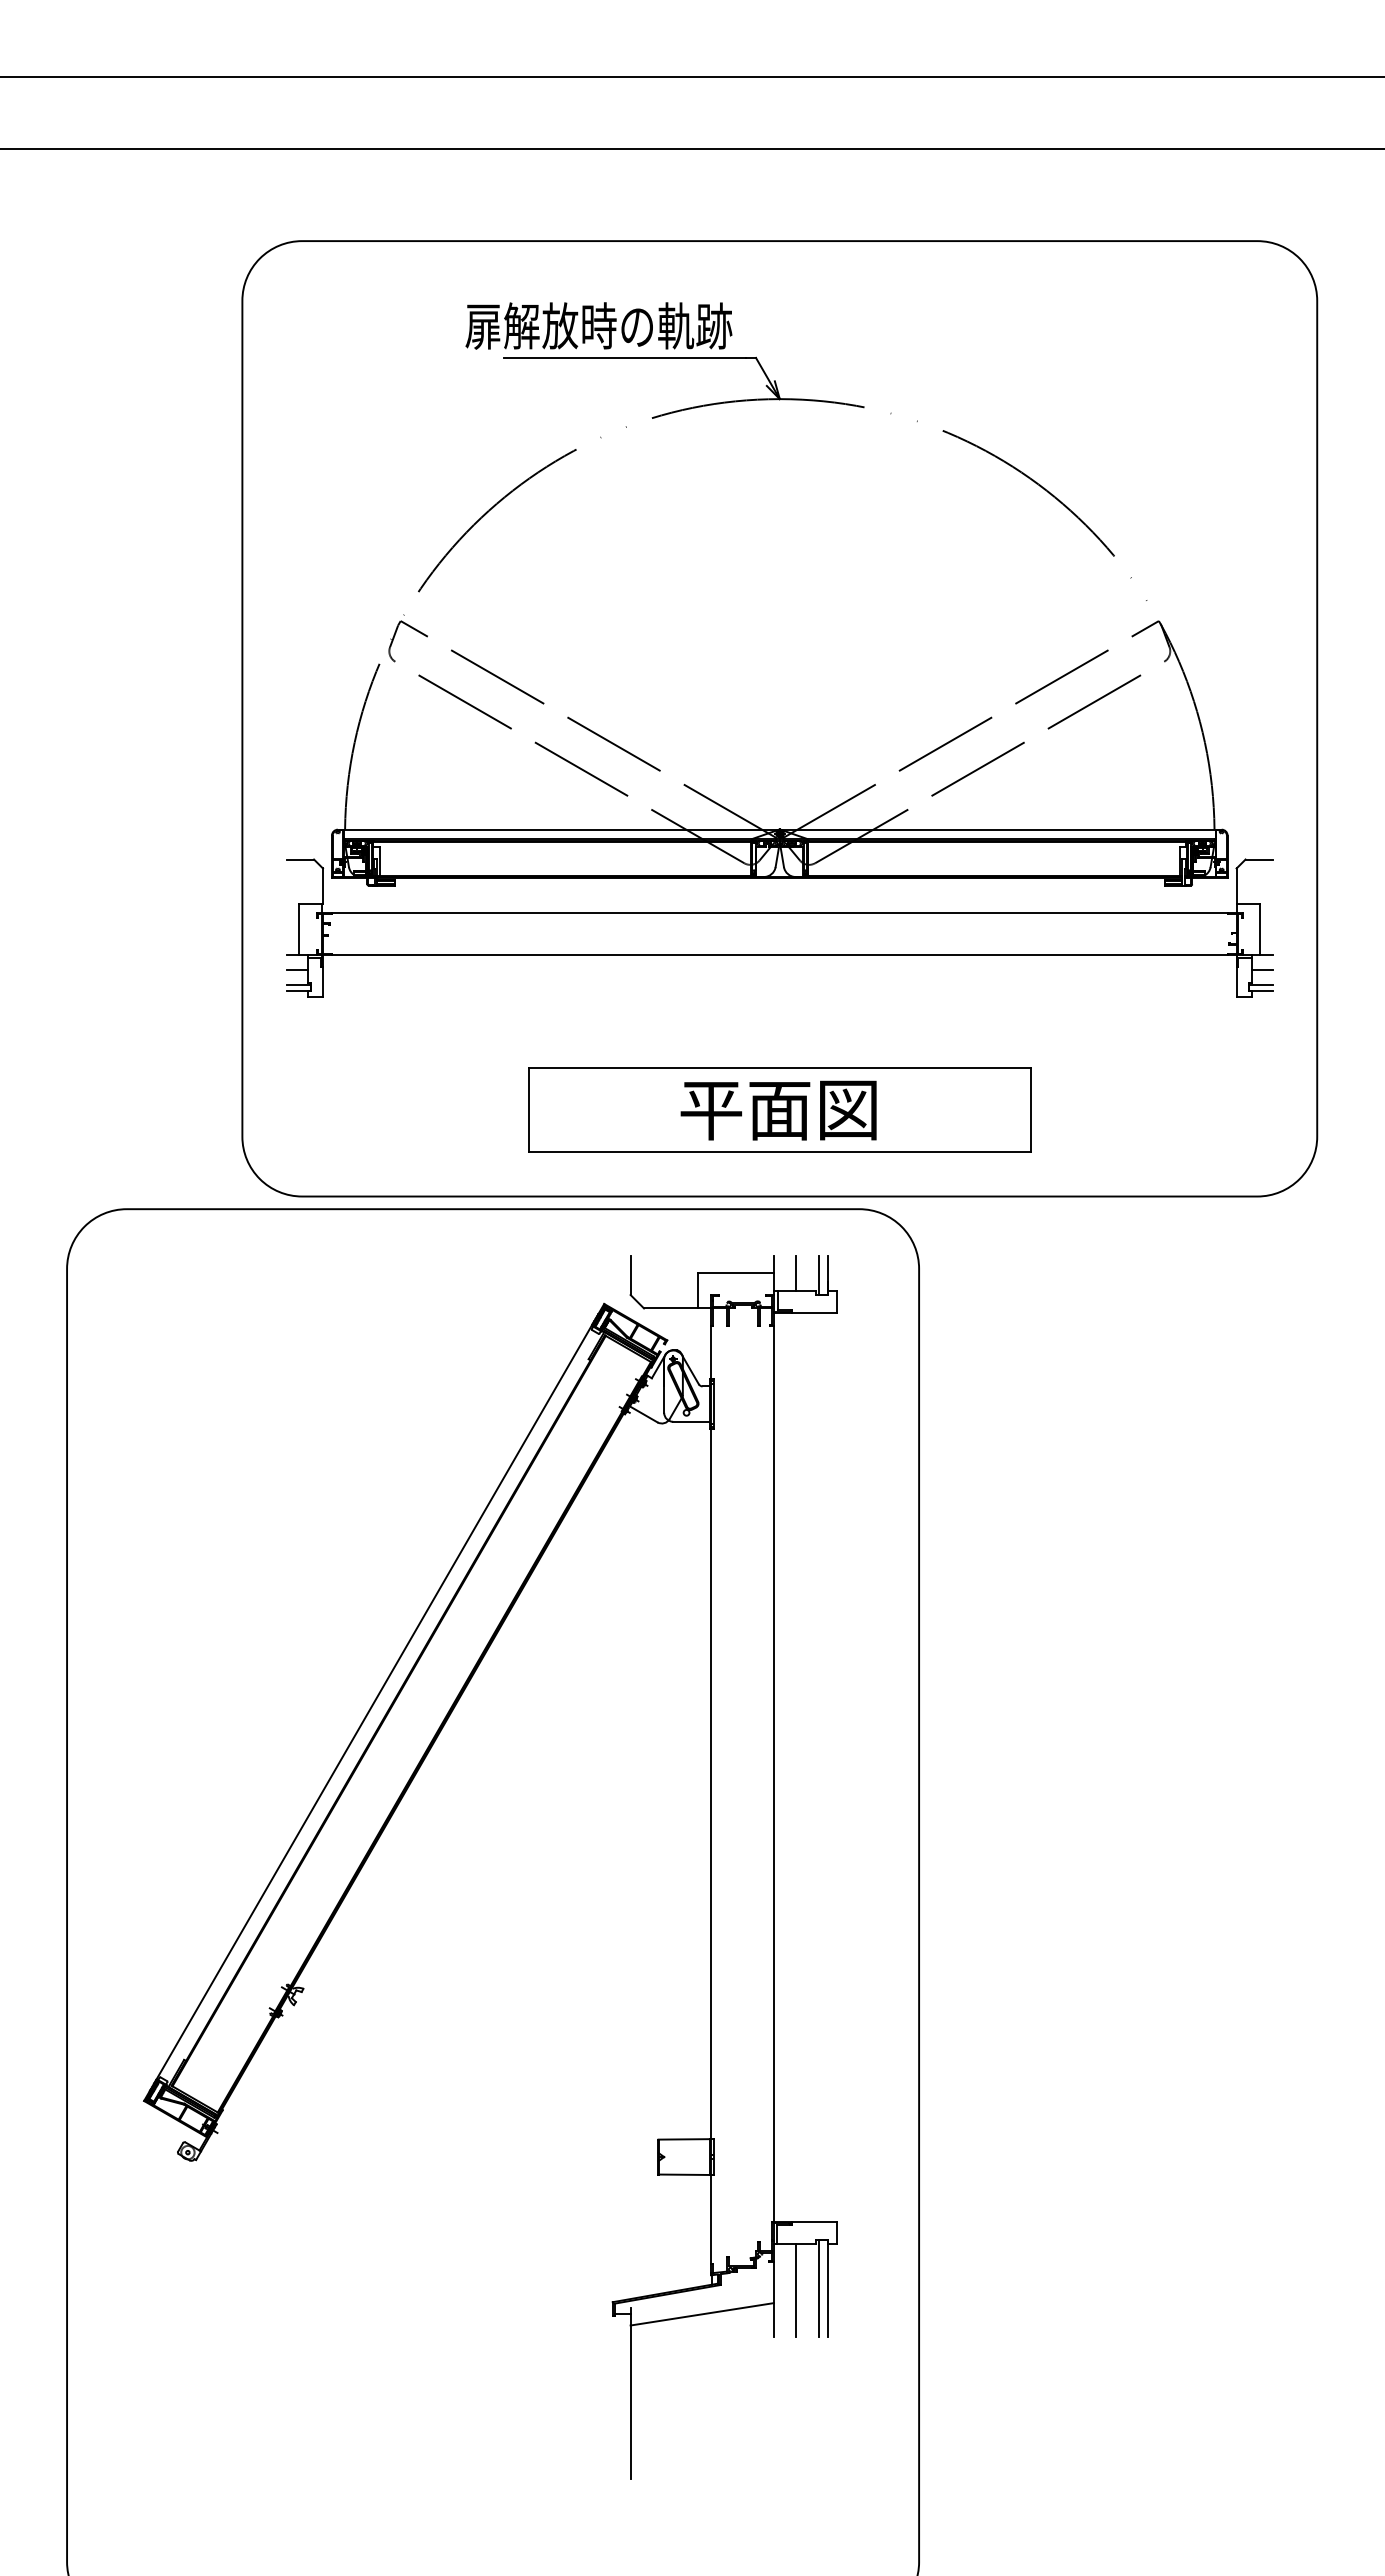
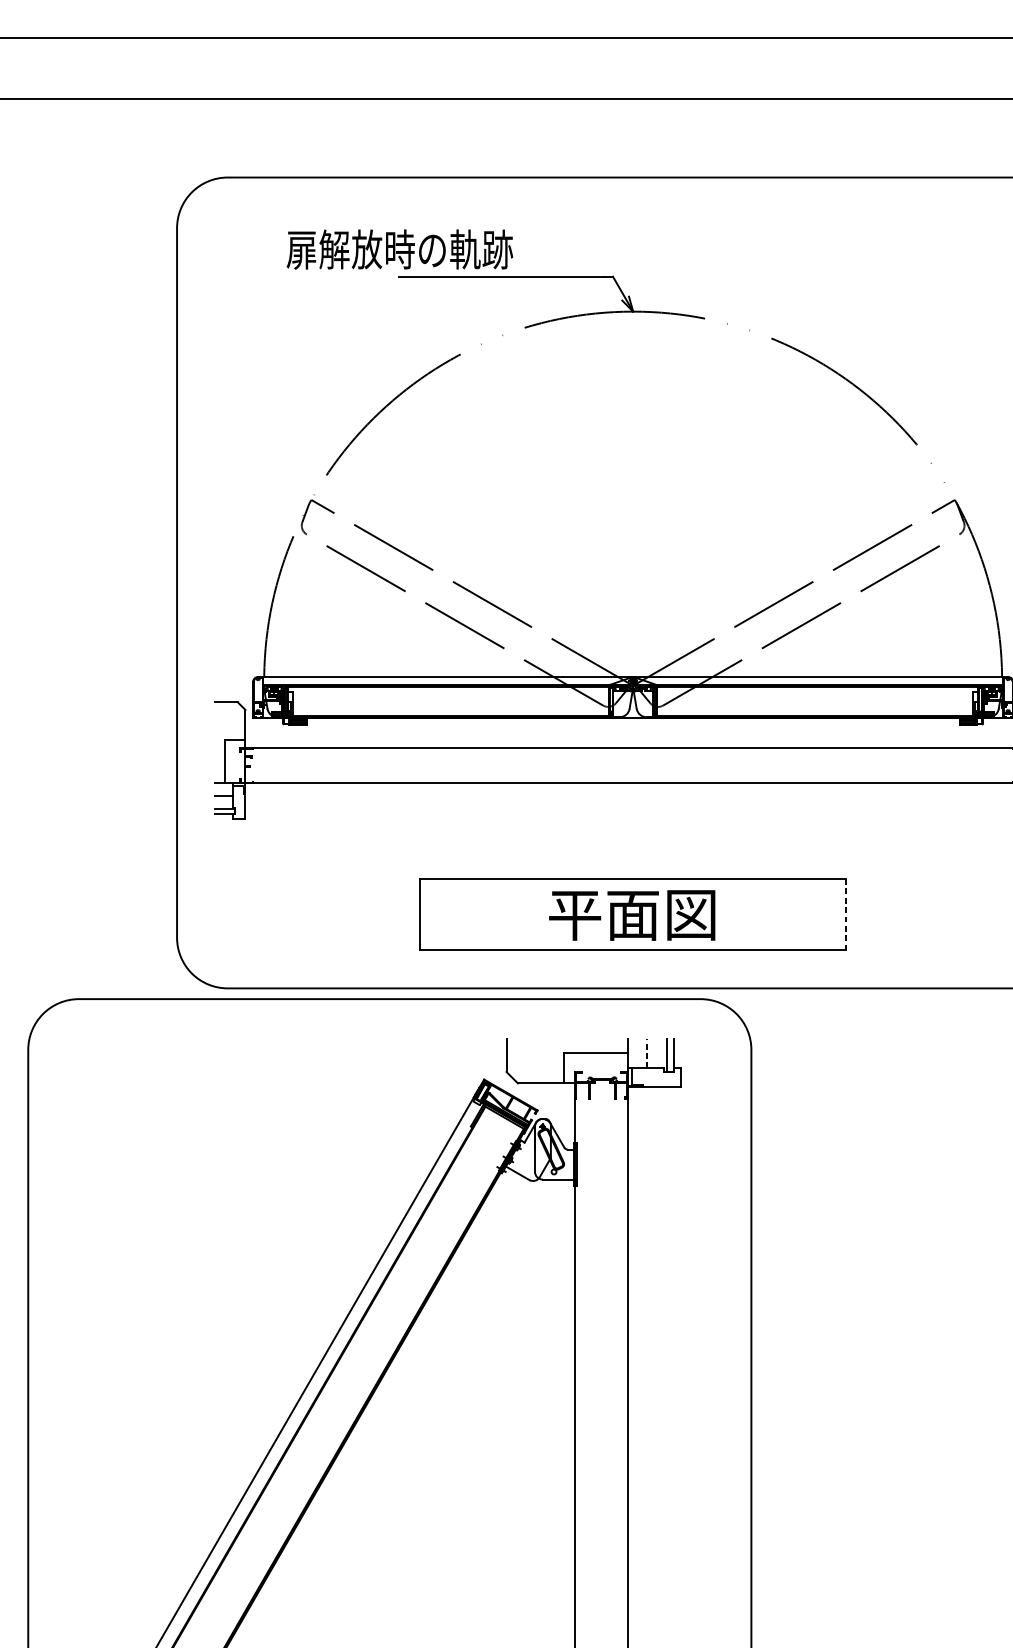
text: (598, 325) -> (399, 249), moved
line: (1030, 1110) -> (845, 915), solid -> dashed
line: (796, 1272) -> (647, 1052), solid -> dashed

